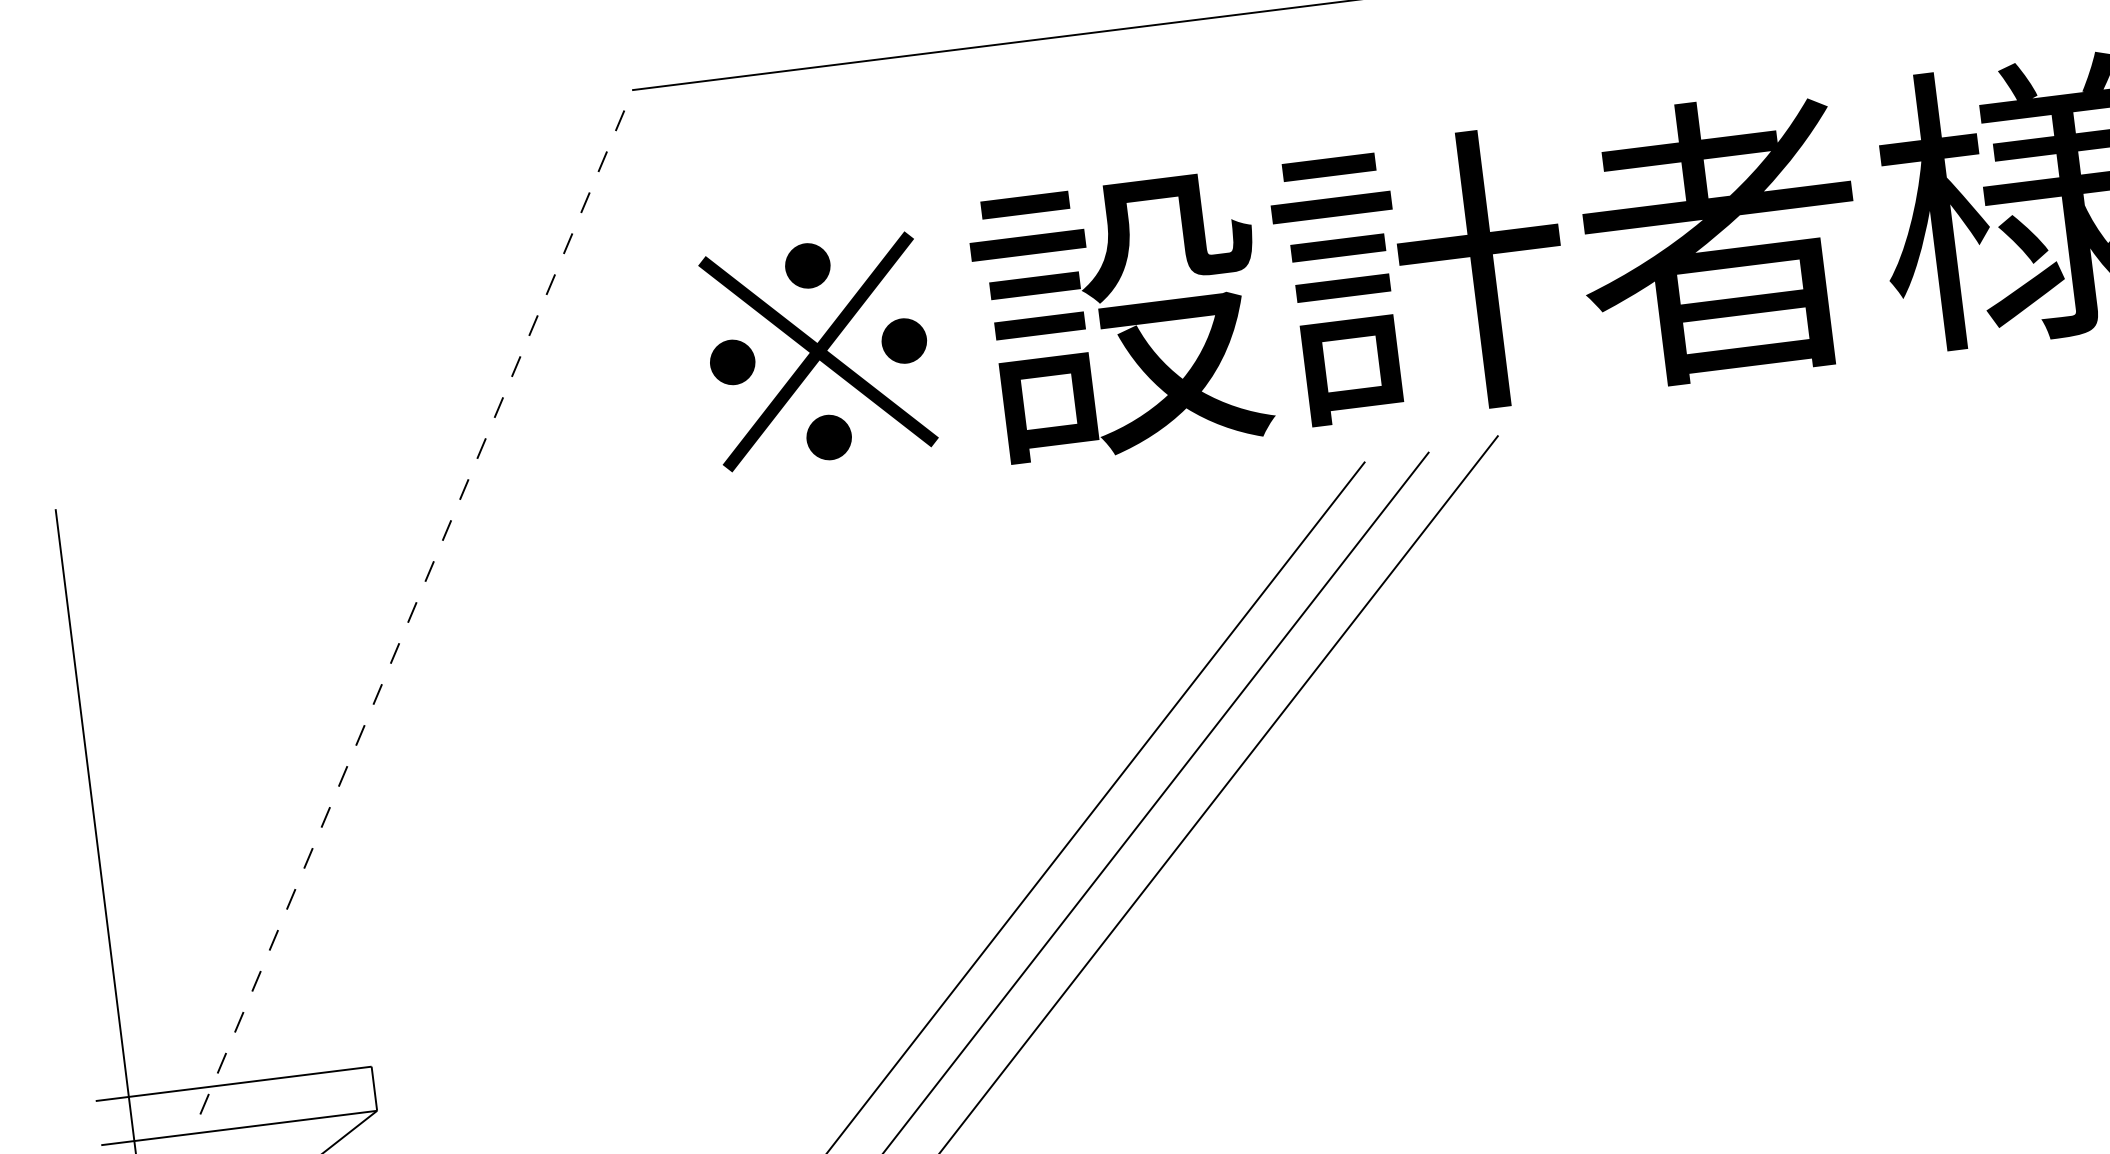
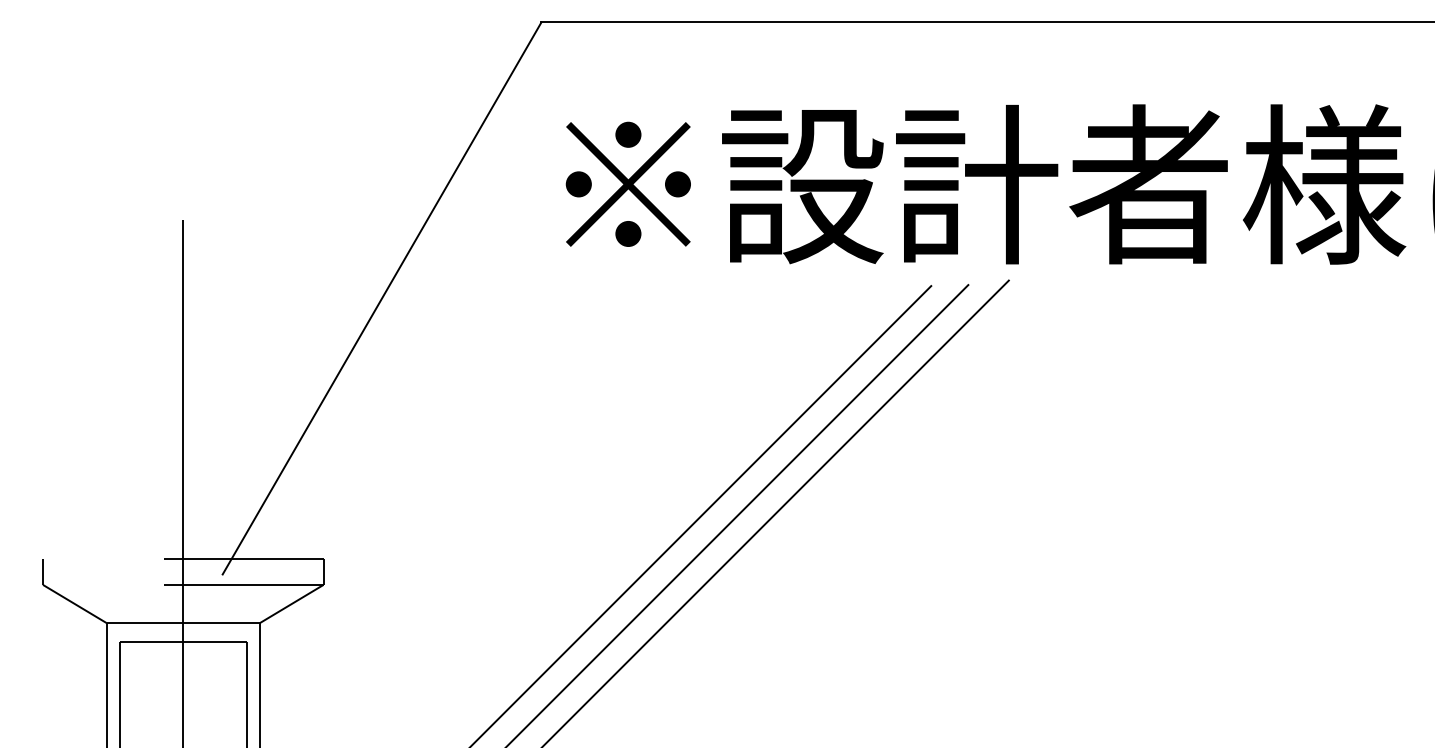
line: (417, 602) -> (382, 298), dashed -> solid

